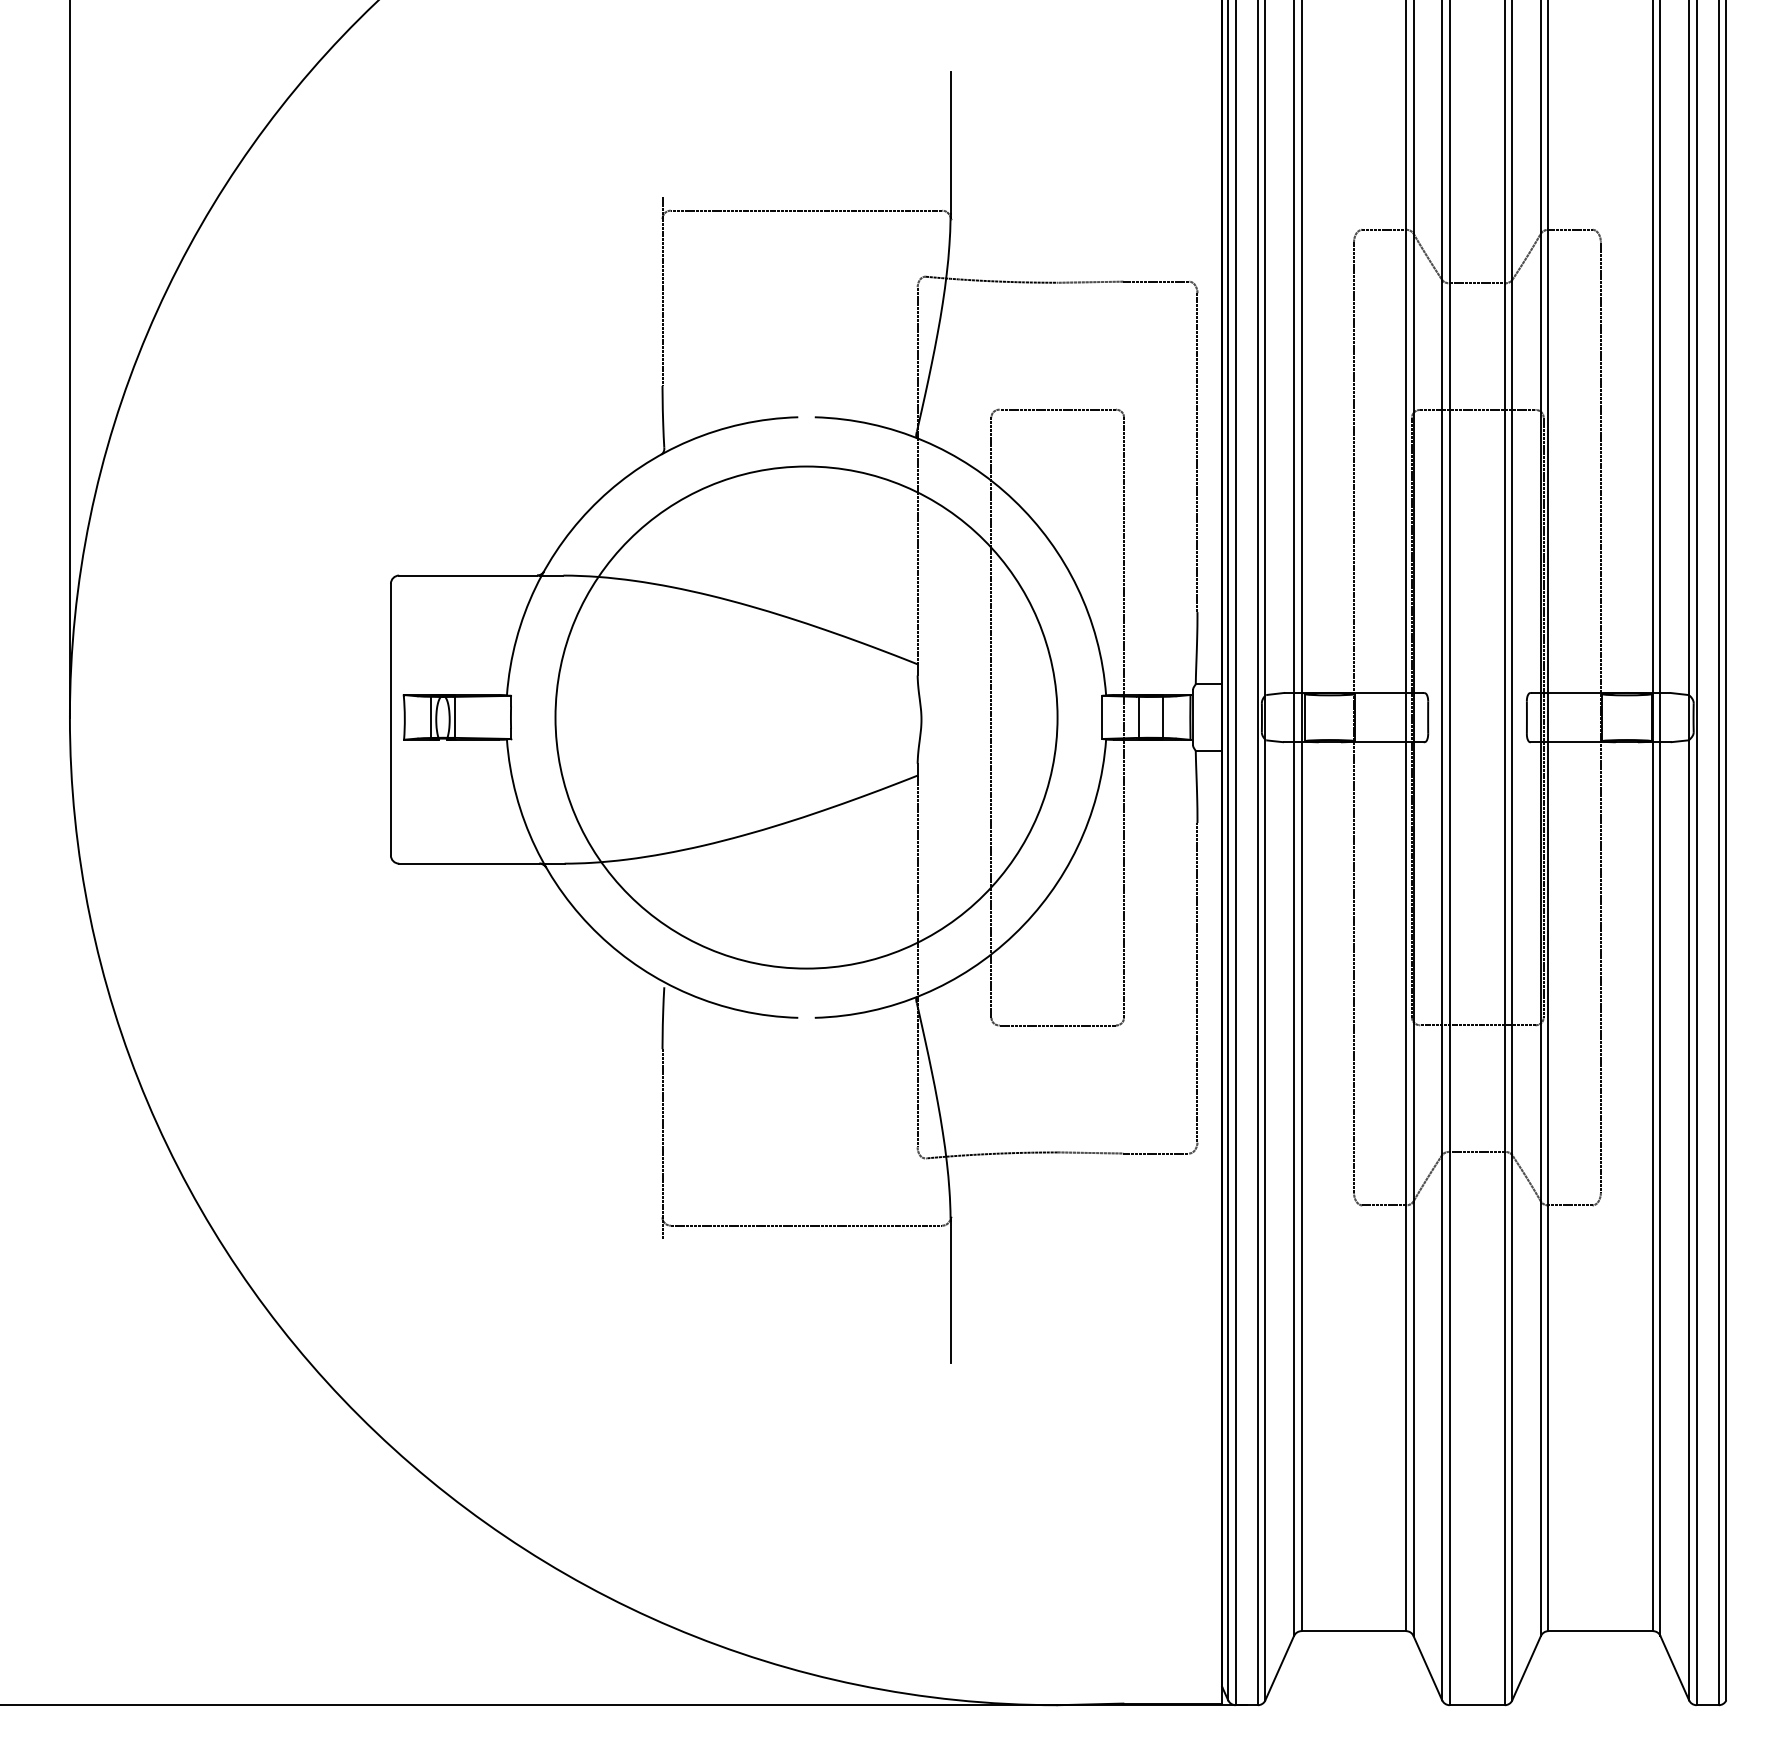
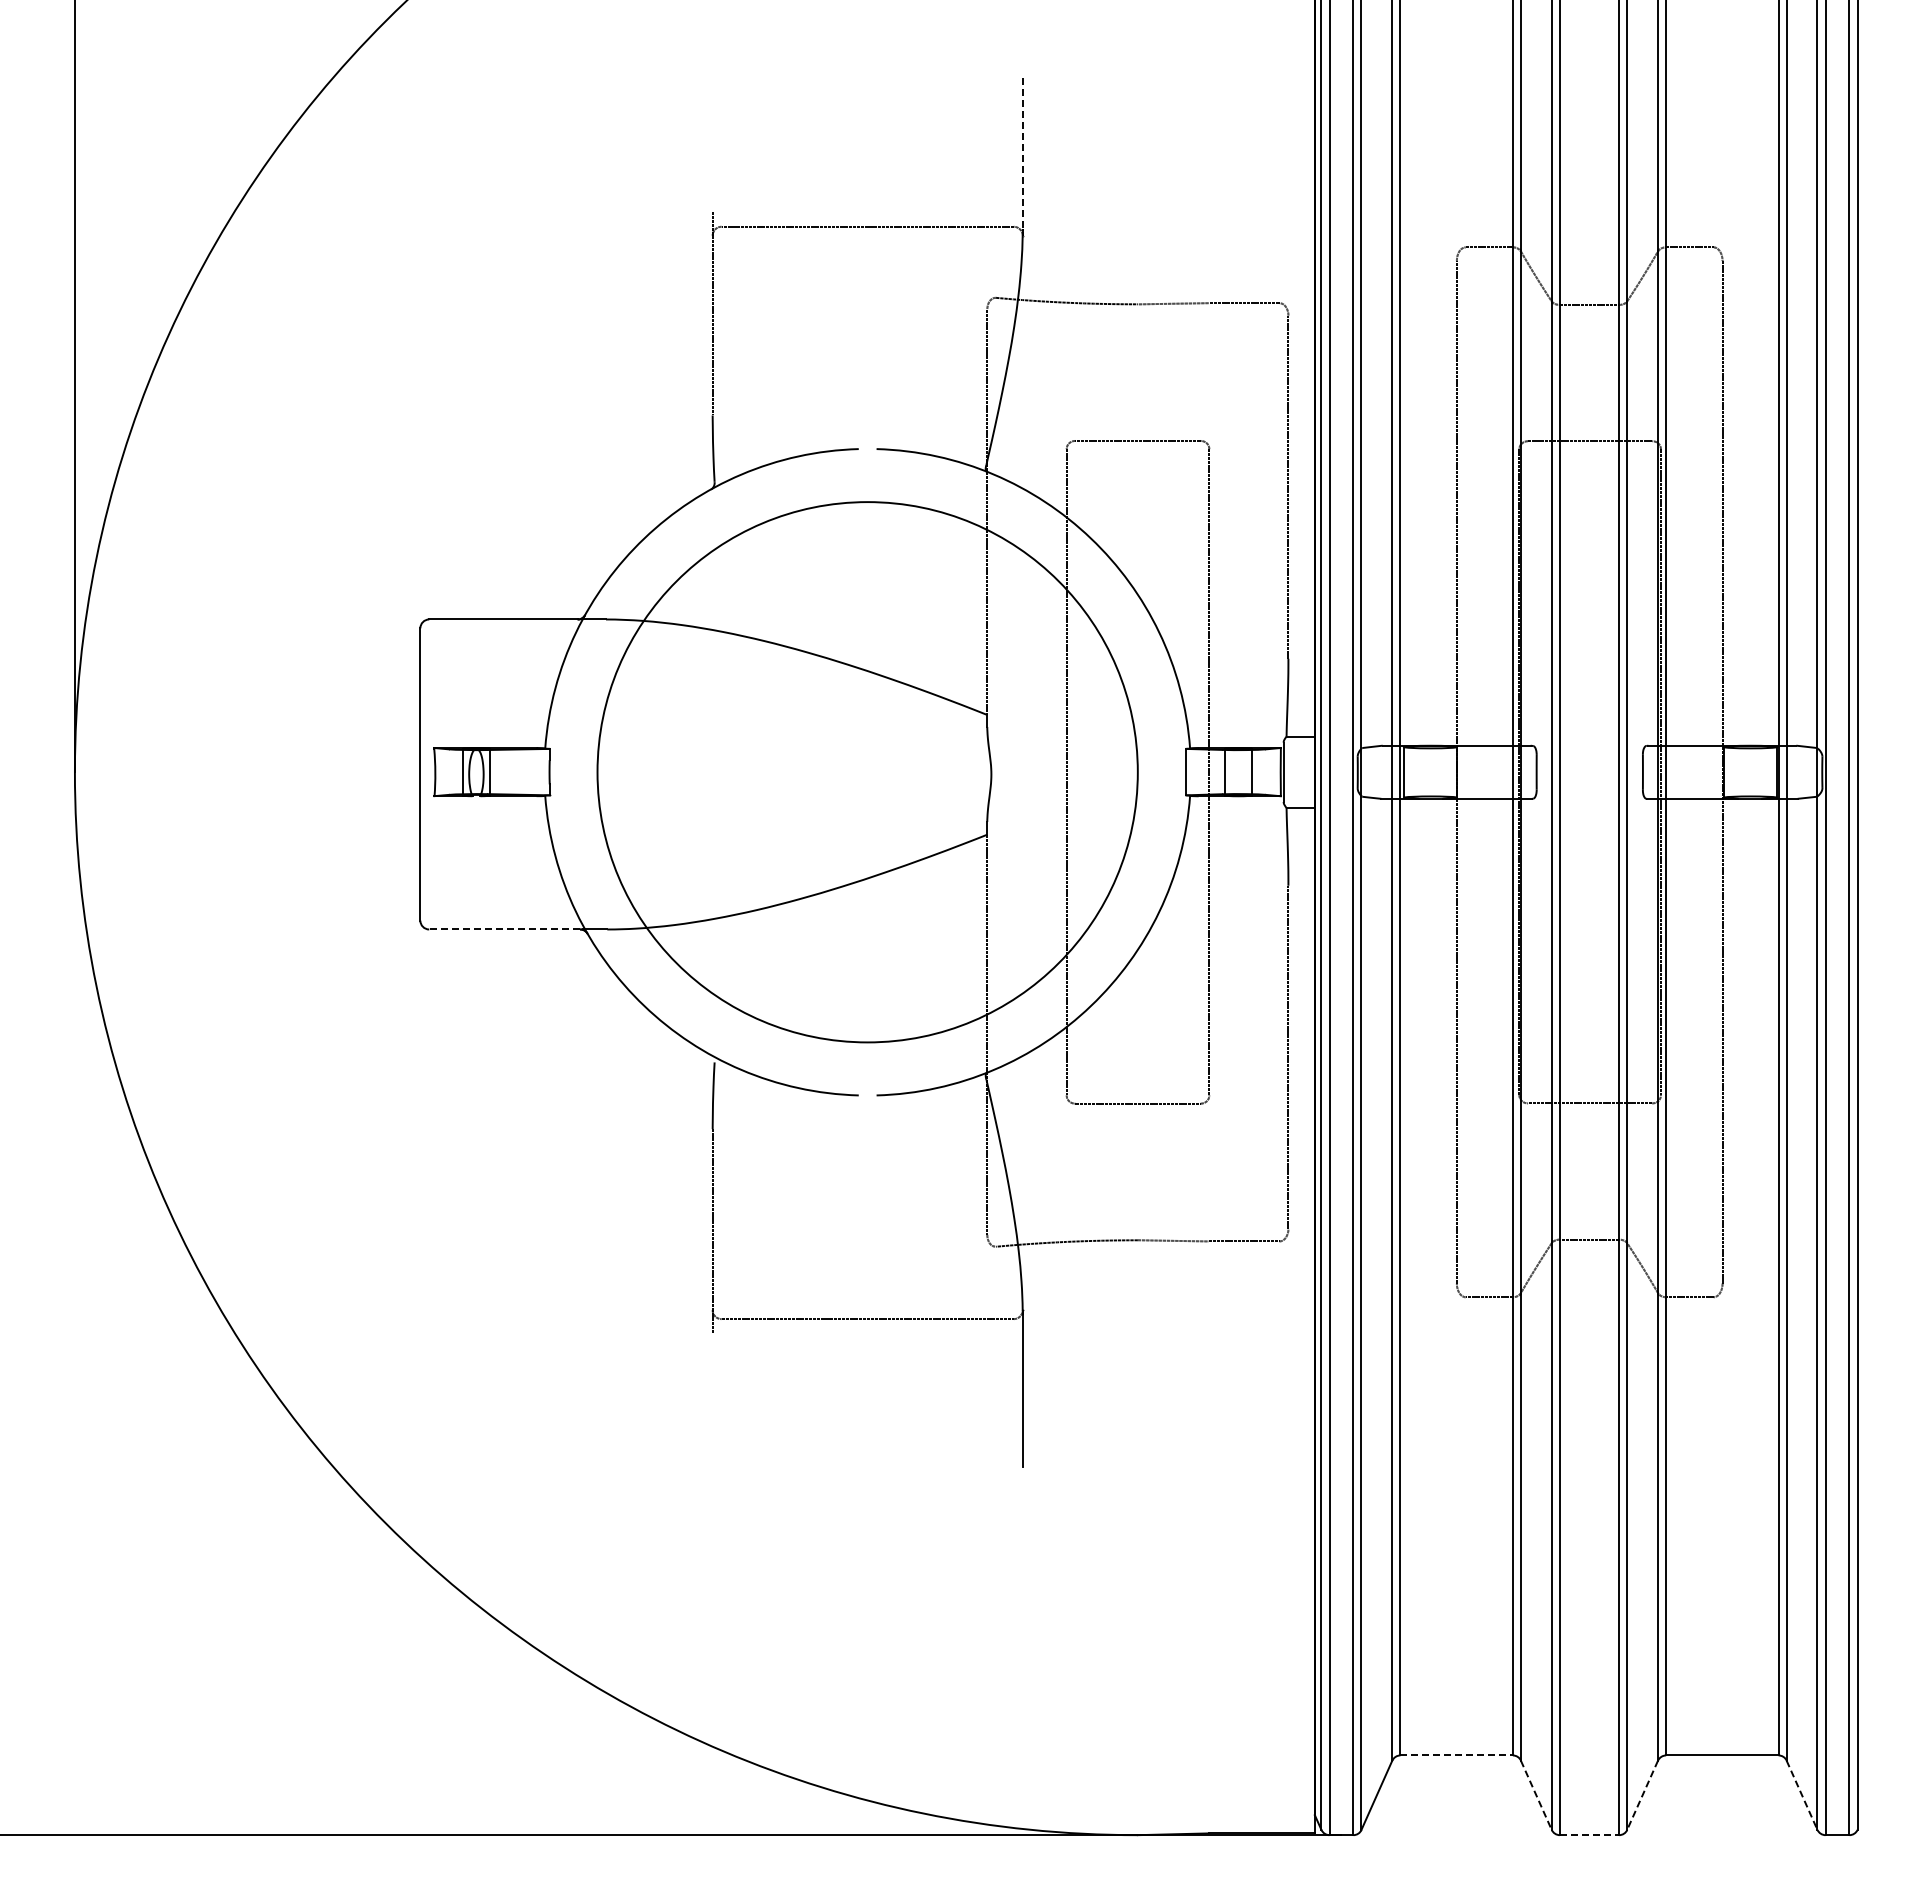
line: (950, 142) -> (1022, 153), solid -> dashed
line: (469, 863) -> (504, 929), solid -> dashed
line: (1354, 1631) -> (1457, 1755), solid -> dashed
line: (1428, 1668) -> (1536, 1795), solid -> dashed
line: (1526, 1668) -> (1642, 1795), solid -> dashed
line: (1675, 1668) -> (1802, 1795), solid -> dashed
line: (1477, 1705) -> (1589, 1835), solid -> dashed

